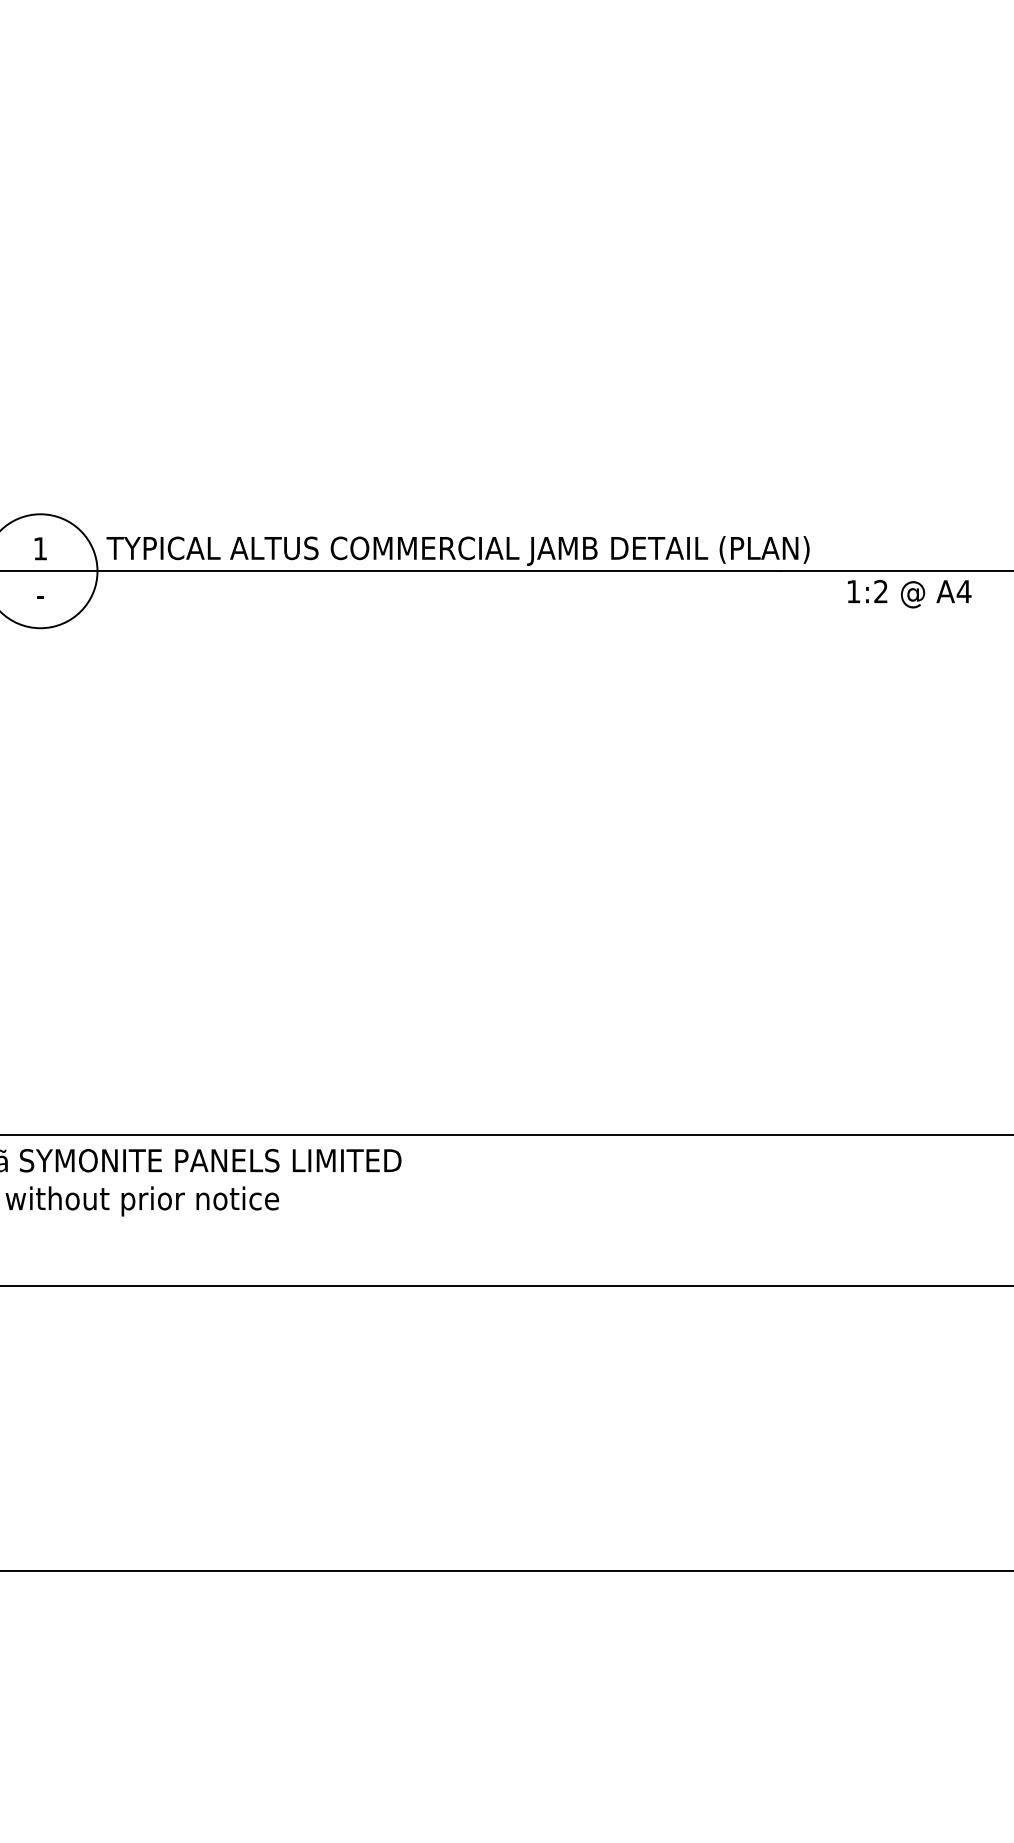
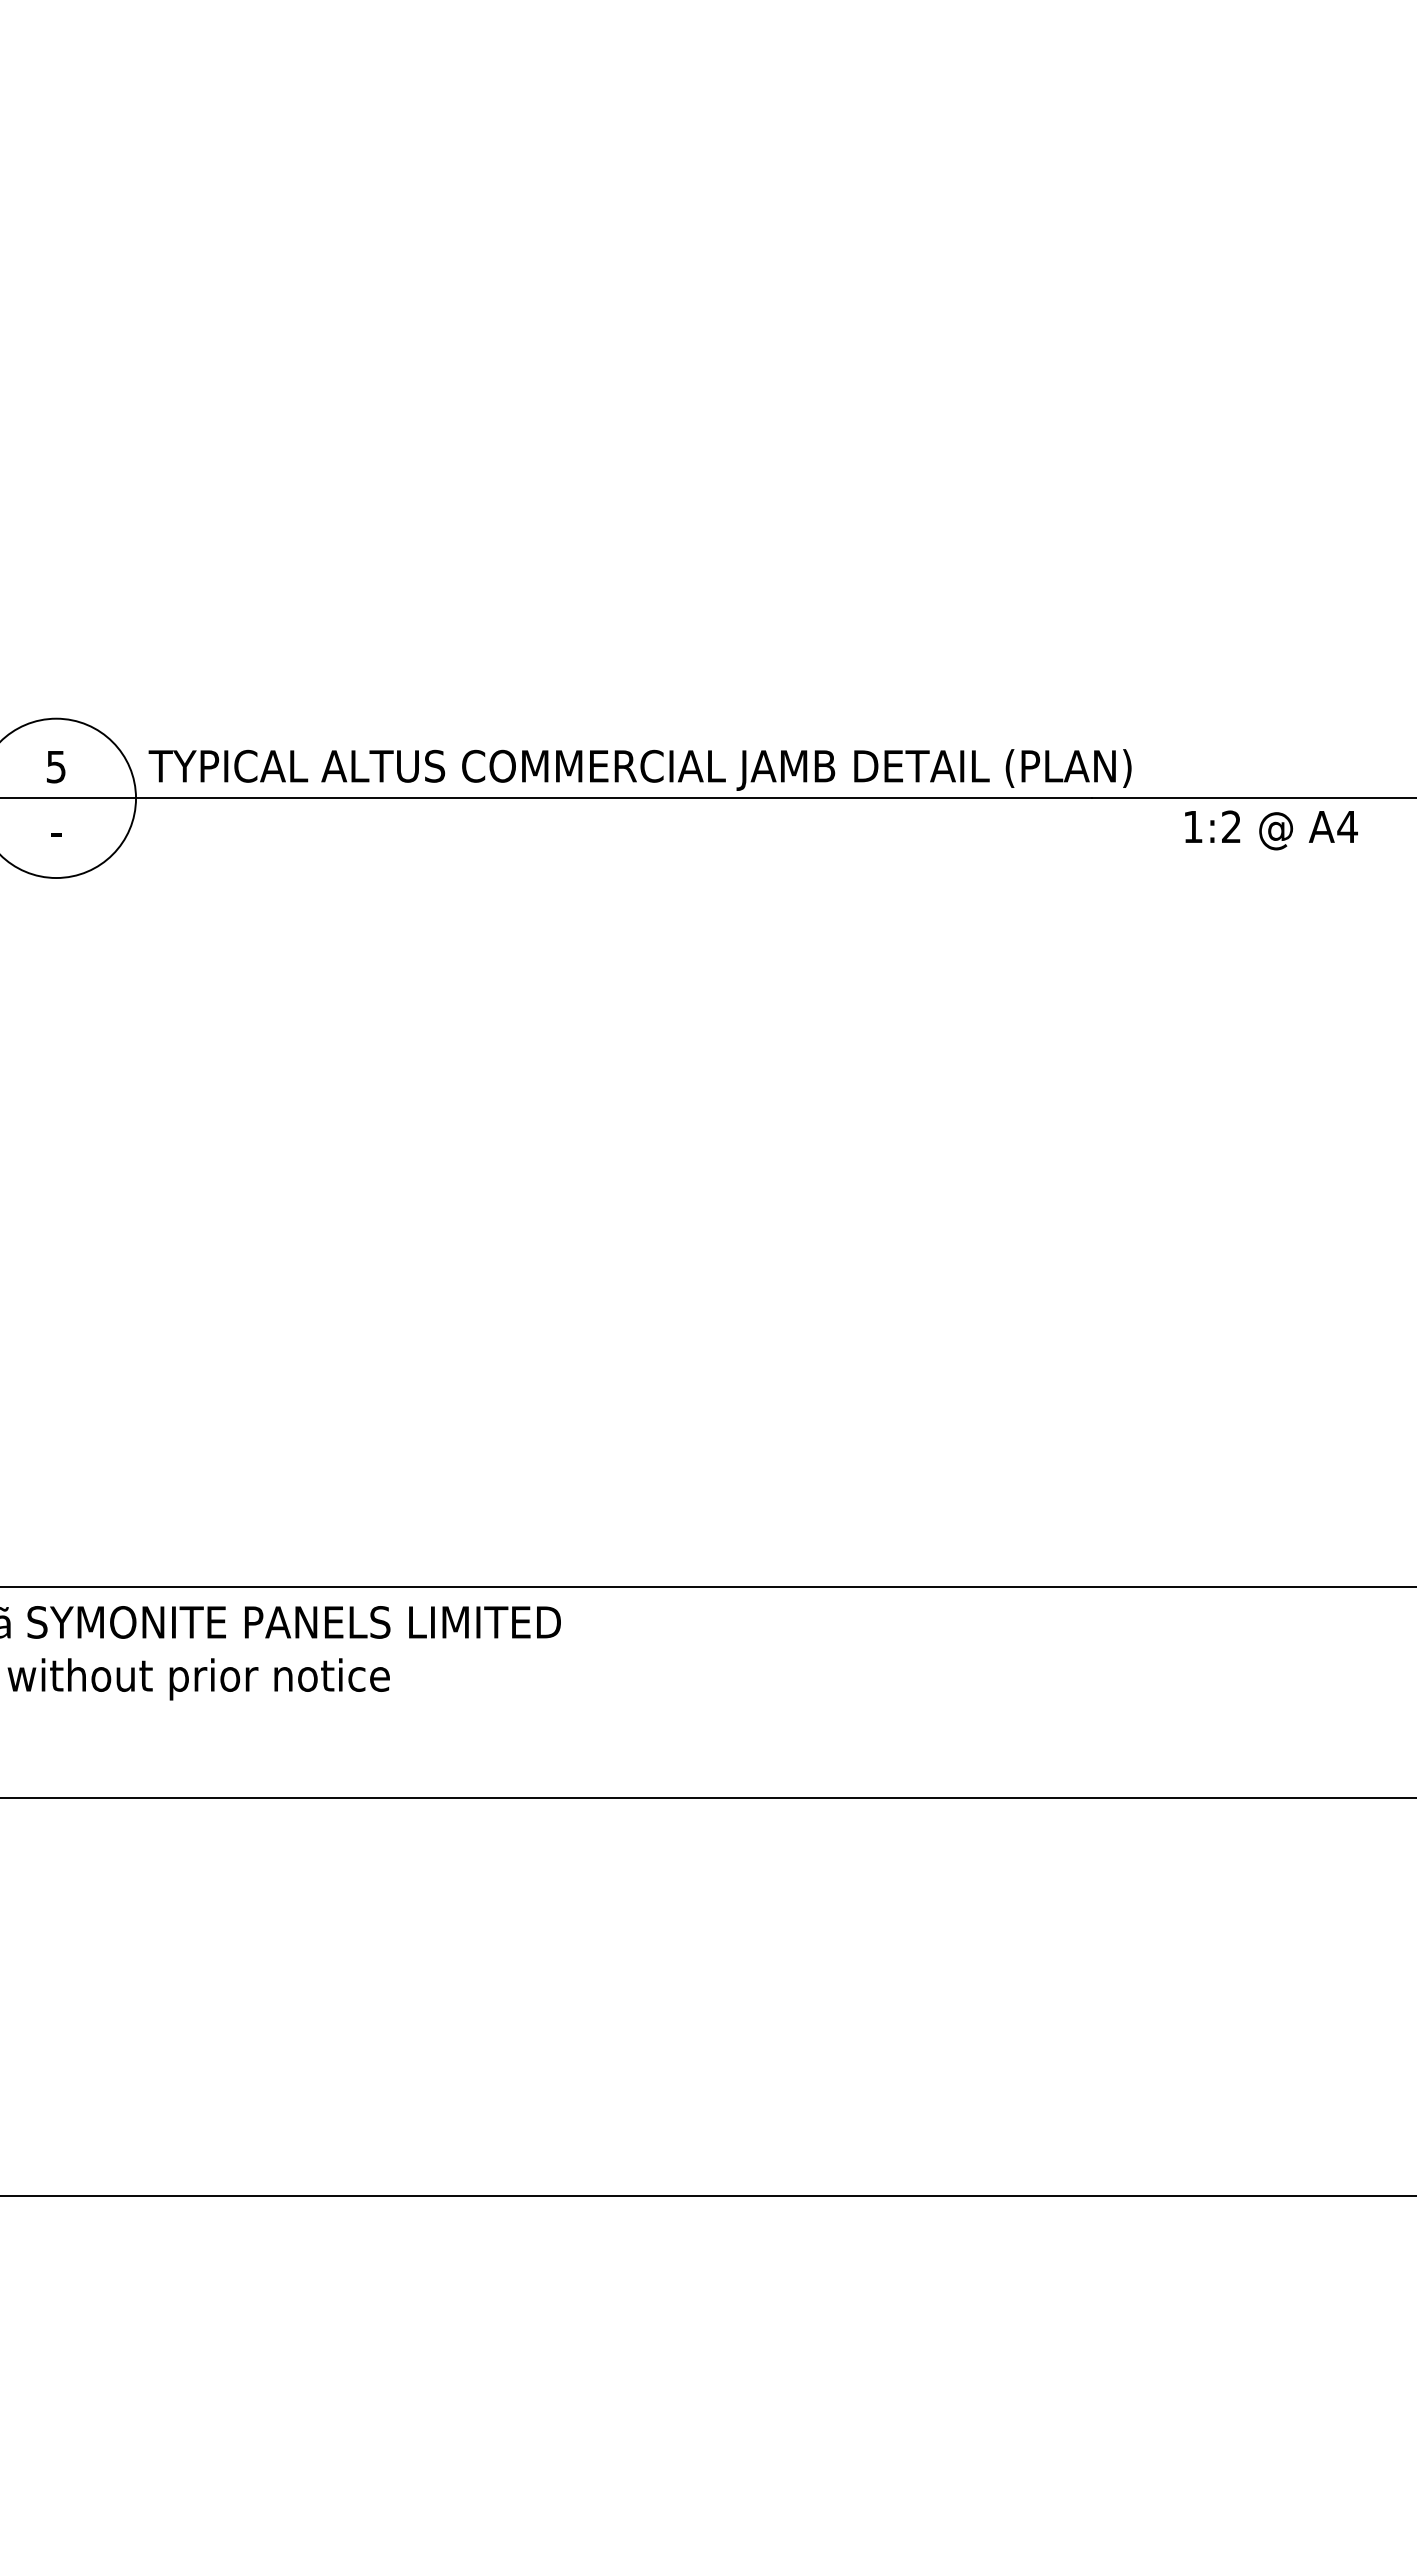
text: (40, 549) -> (56, 767), 1 -> 5

